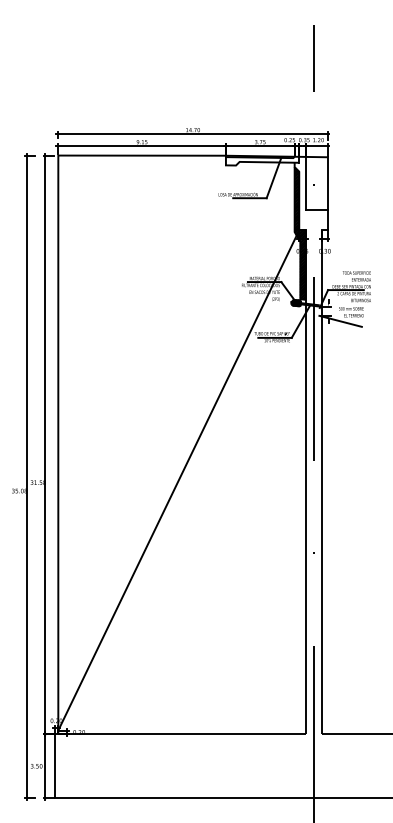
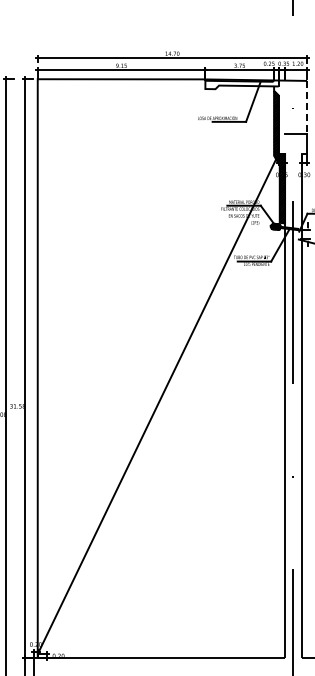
line: (305, 183) -> (284, 107), removed
line: (327, 184) -> (306, 108), solid -> dashed

